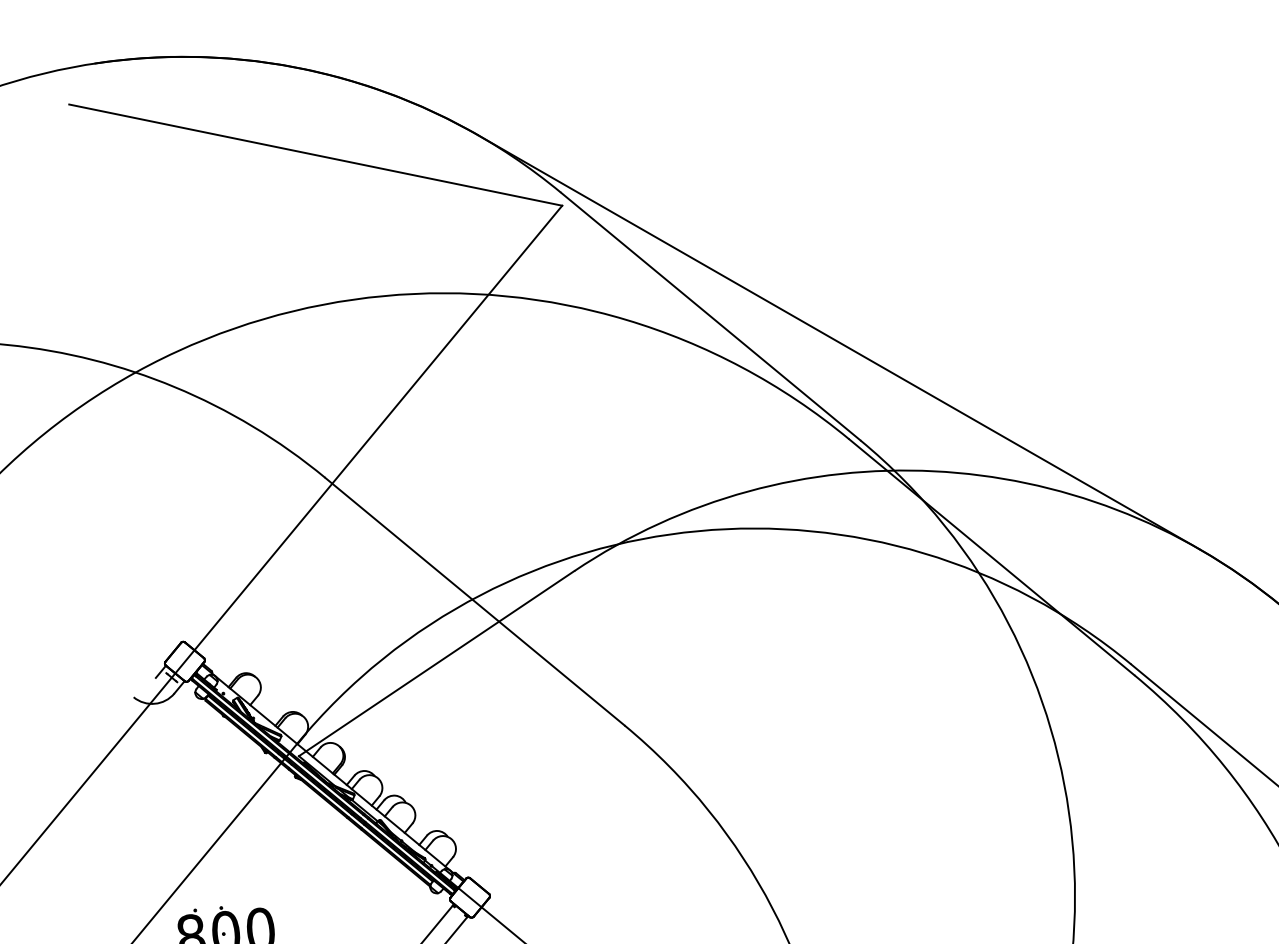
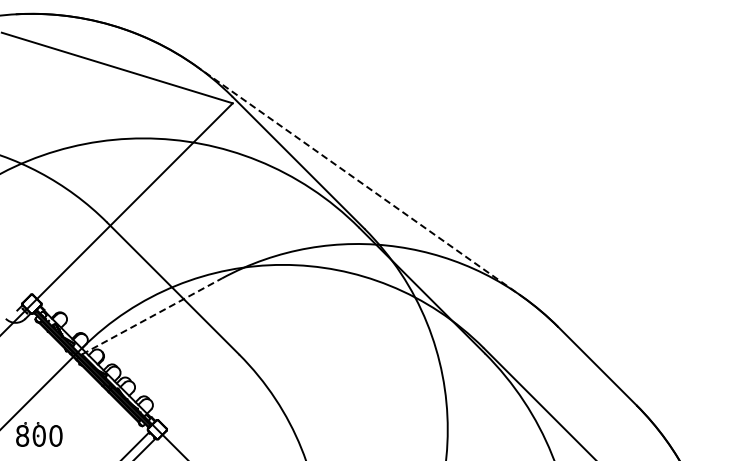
line: (840, 343) -> (359, 181), solid -> dashed
line: (437, 663) -> (152, 316), solid -> dashed

